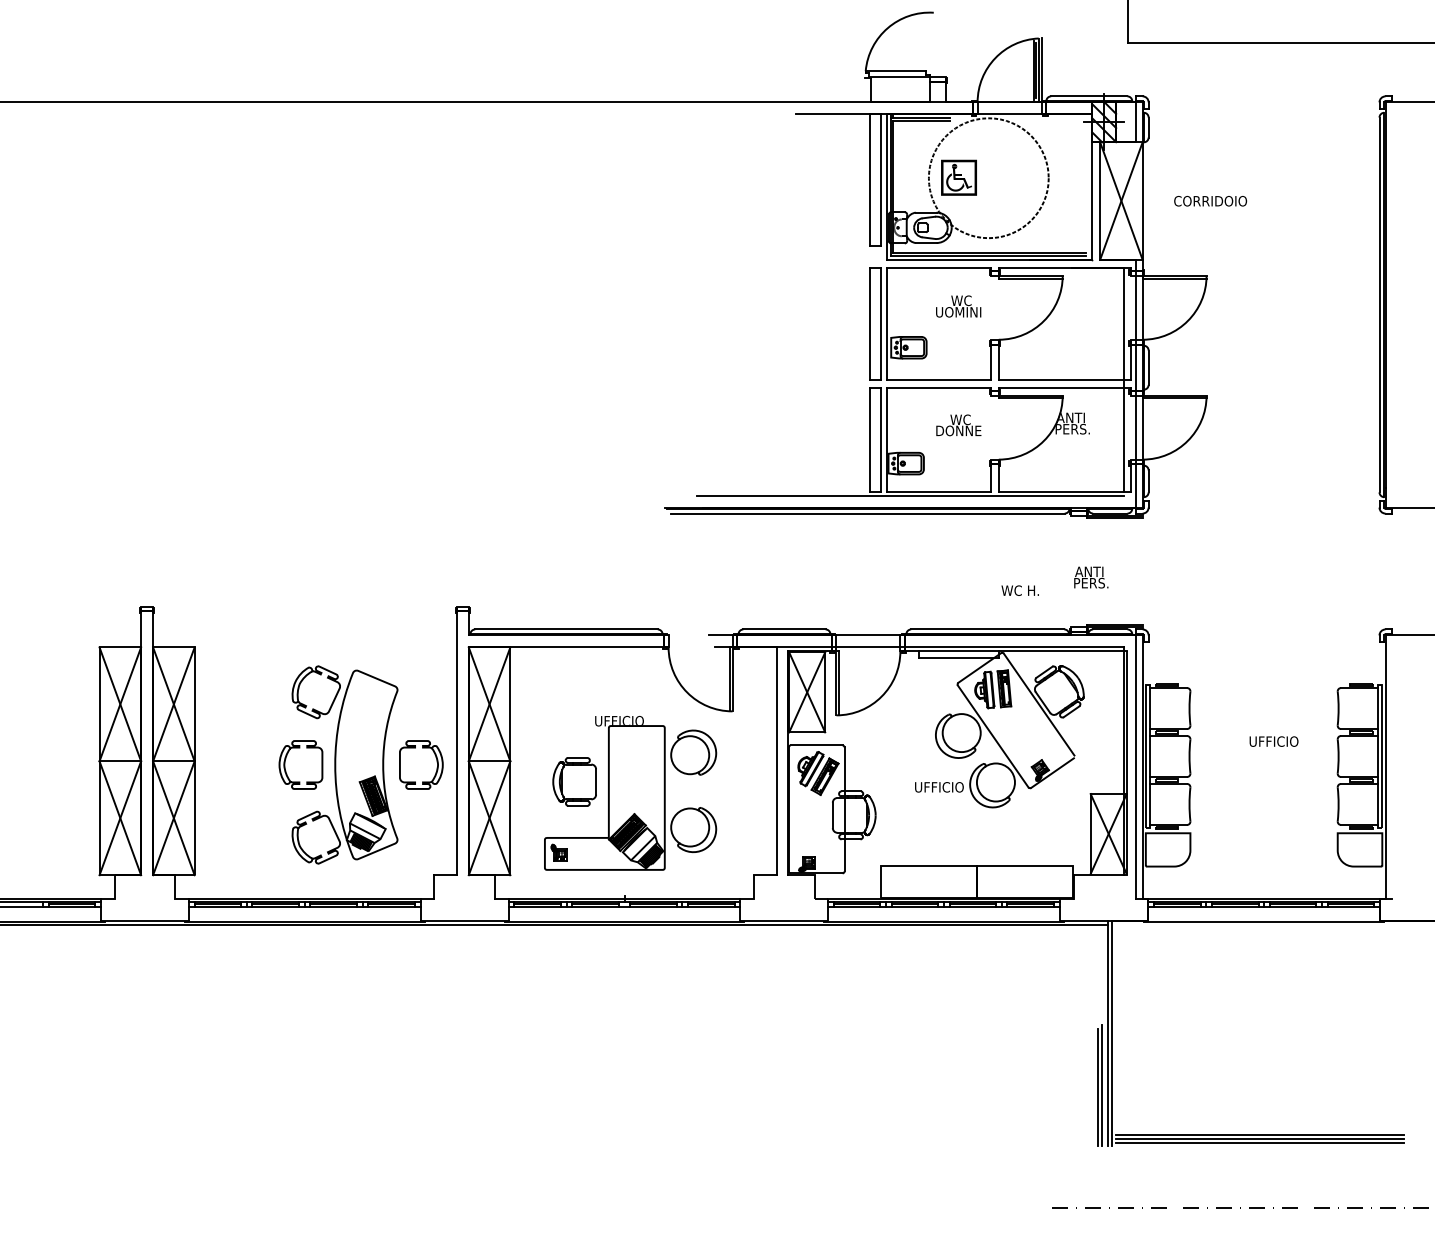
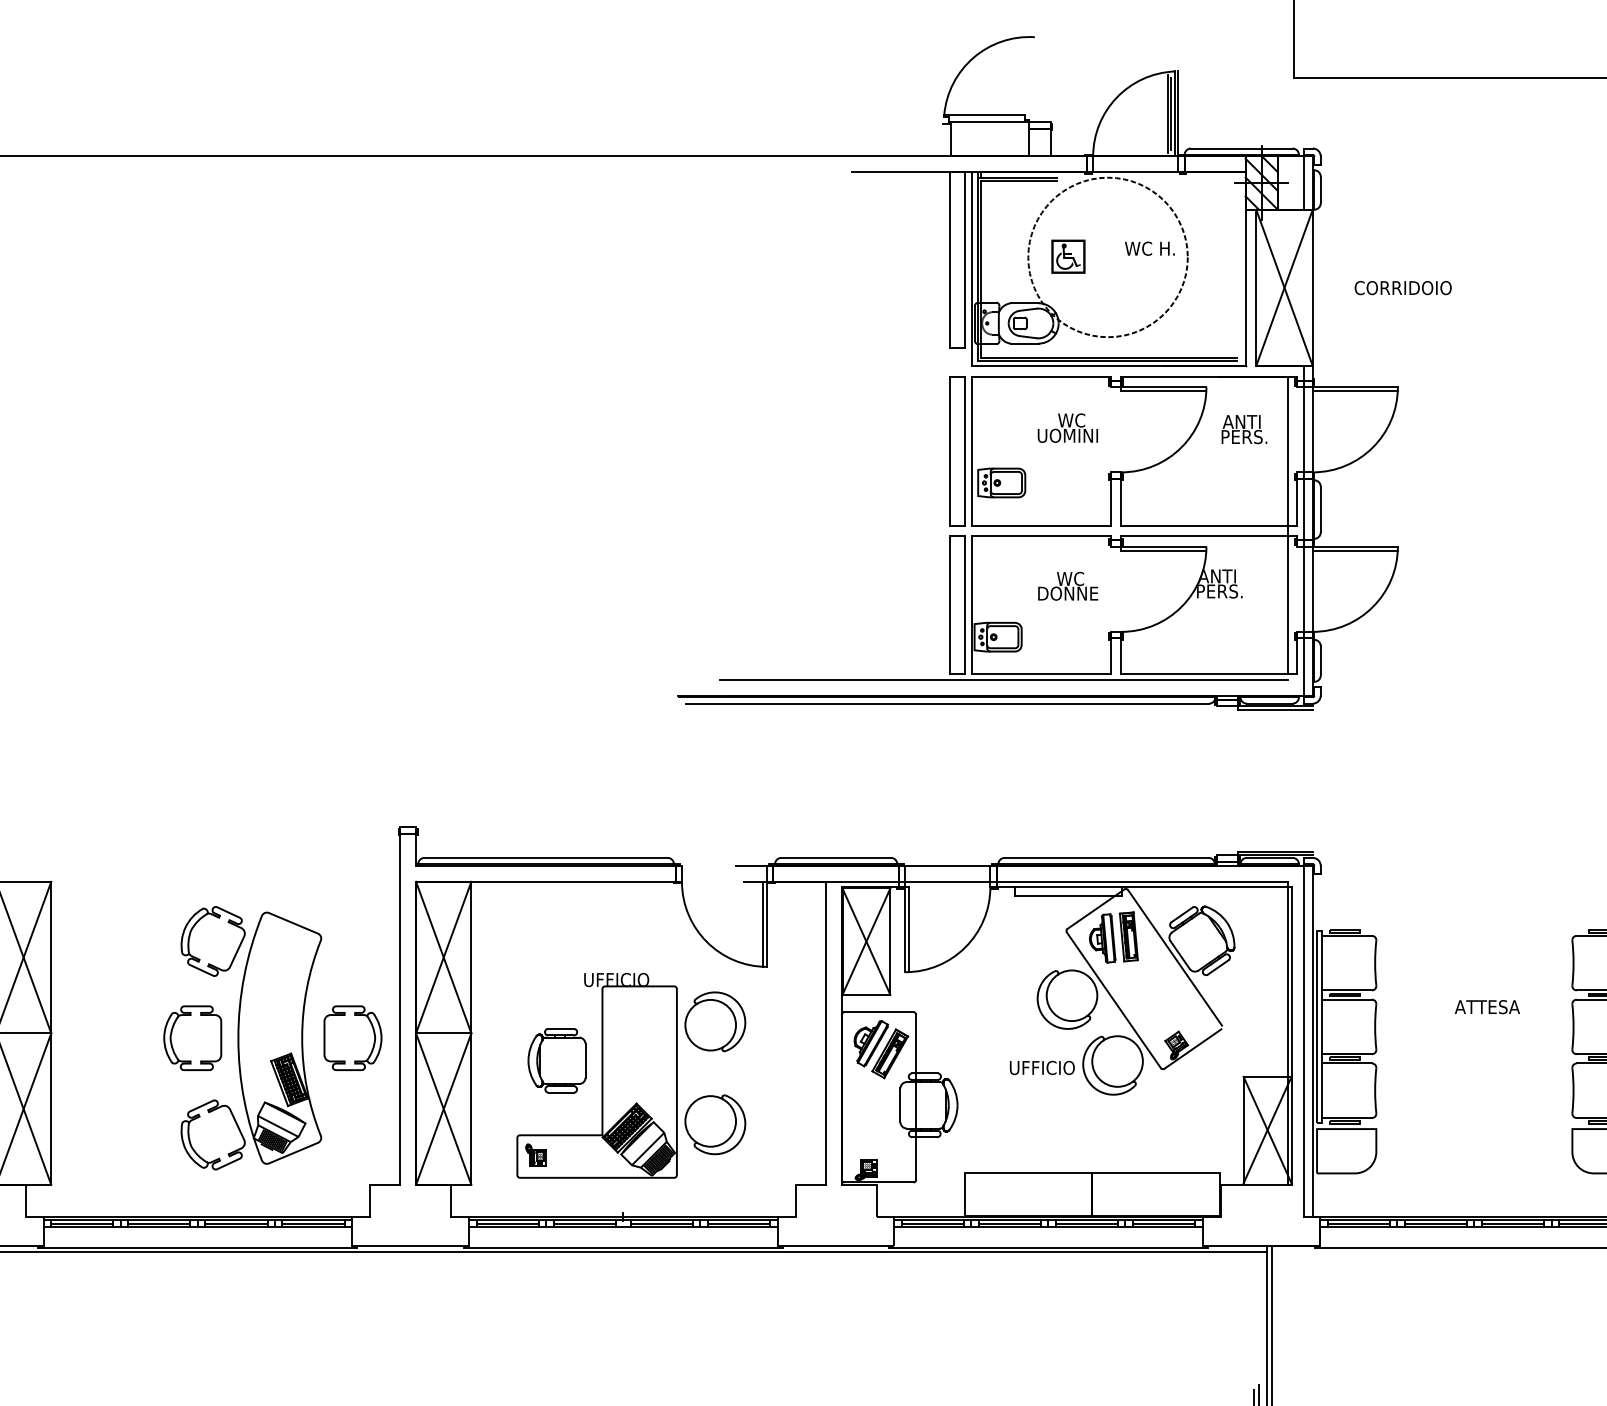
part: (958, 177) -> (1067, 256), size x0.71
text: (1091, 577) -> (1244, 429), moved
text: (1019, 590) -> (1148, 248), moved
text: (1273, 741) -> (1486, 1006), UFFICIO -> ATTESA

